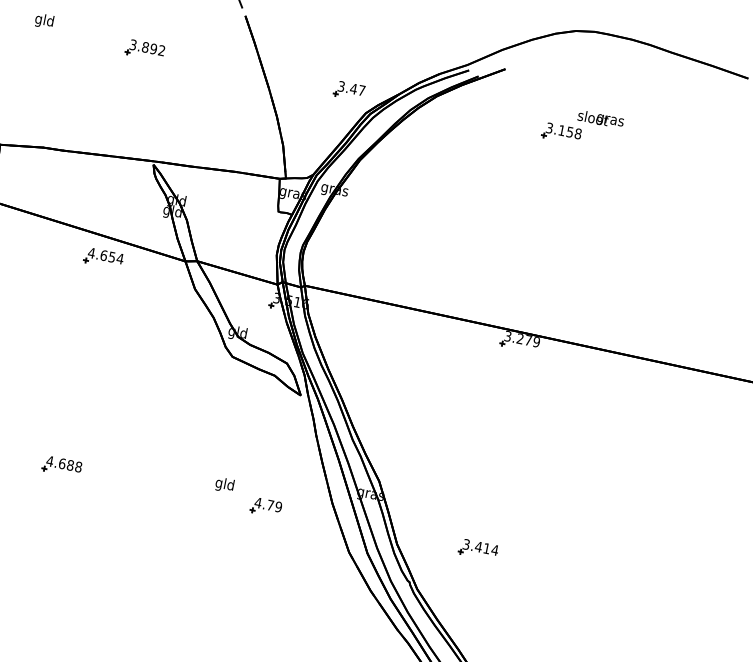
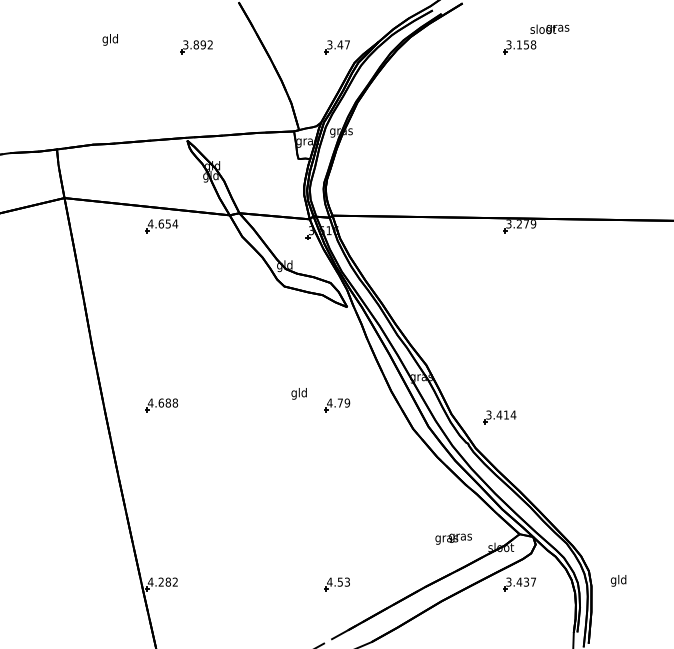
text: (43, 20) -> (109, 39), moved
part: (145, 50) -> (196, 47), moved
part: (478, 549) -> (499, 417), moved

